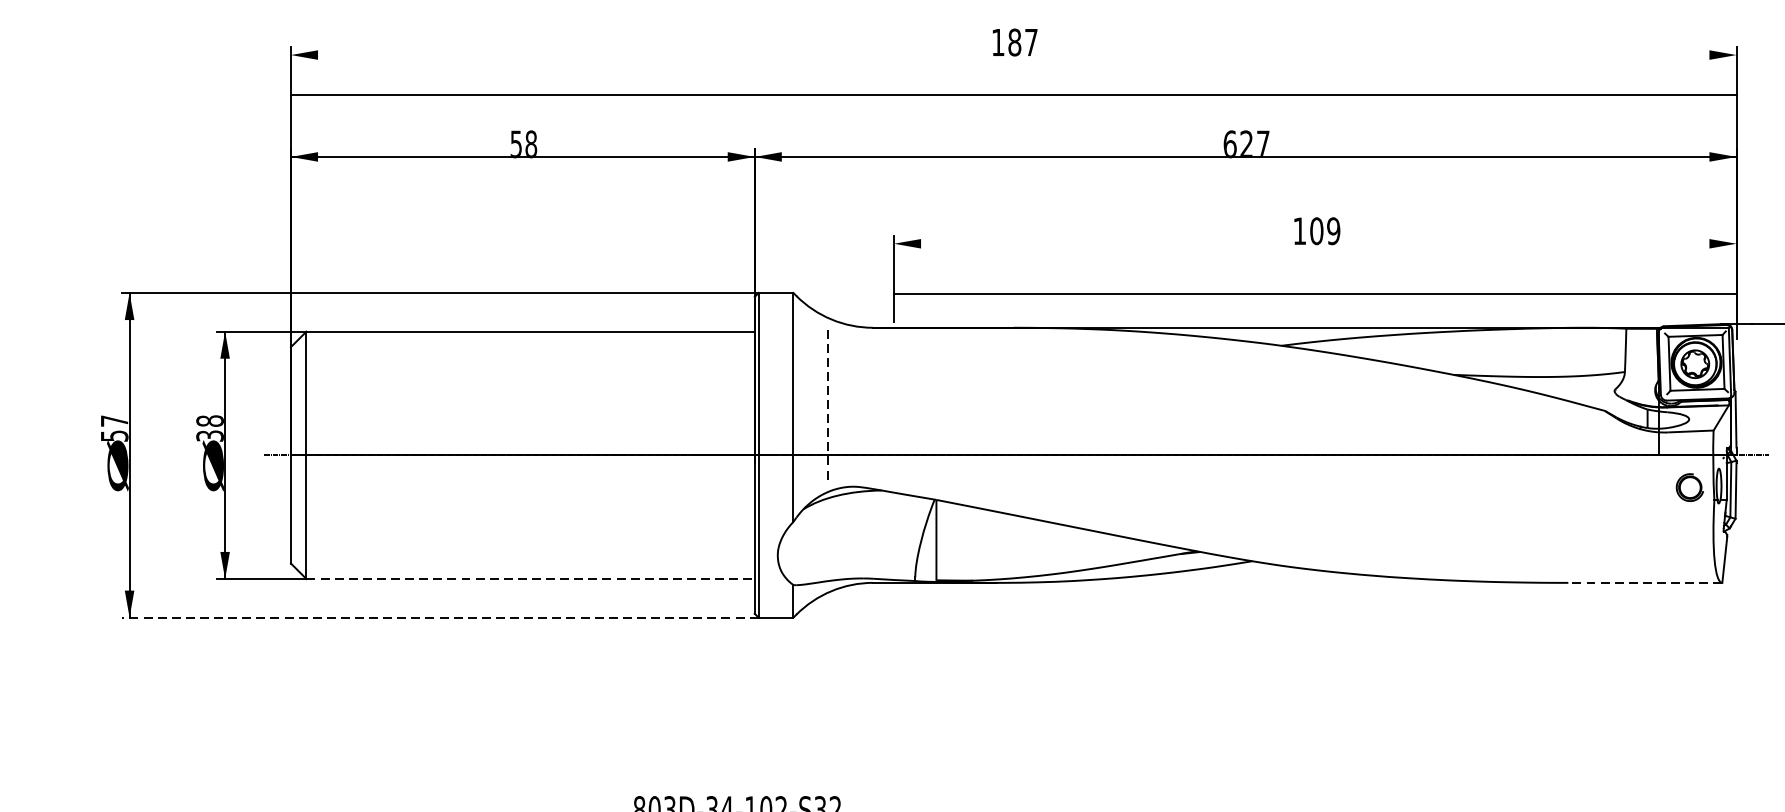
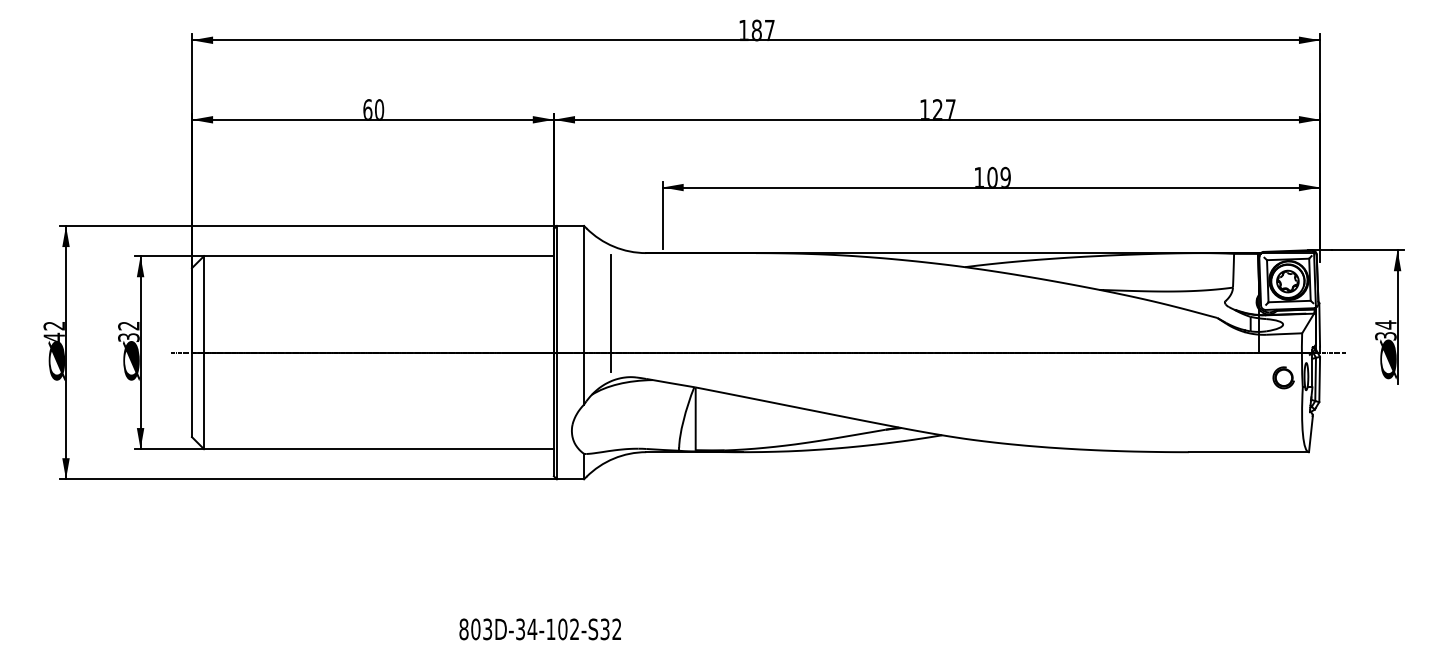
line: (1013, 95) -> (755, 40), moved
text: (523, 142) -> (373, 108), 58 -> 60
text: (1230, 142) -> (925, 108), 627 -> 127
line: (1315, 293) -> (991, 187), moved
line: (828, 405) -> (611, 313), dashed -> solid
text: (209, 420) -> (128, 325), 38 -> 32
text: (113, 428) -> (53, 331), 57 -> 42
line: (529, 579) -> (378, 449), dashed -> solid
line: (1644, 583) -> (1248, 452), dashed -> solid
line: (439, 617) -> (307, 479), dashed -> solid

